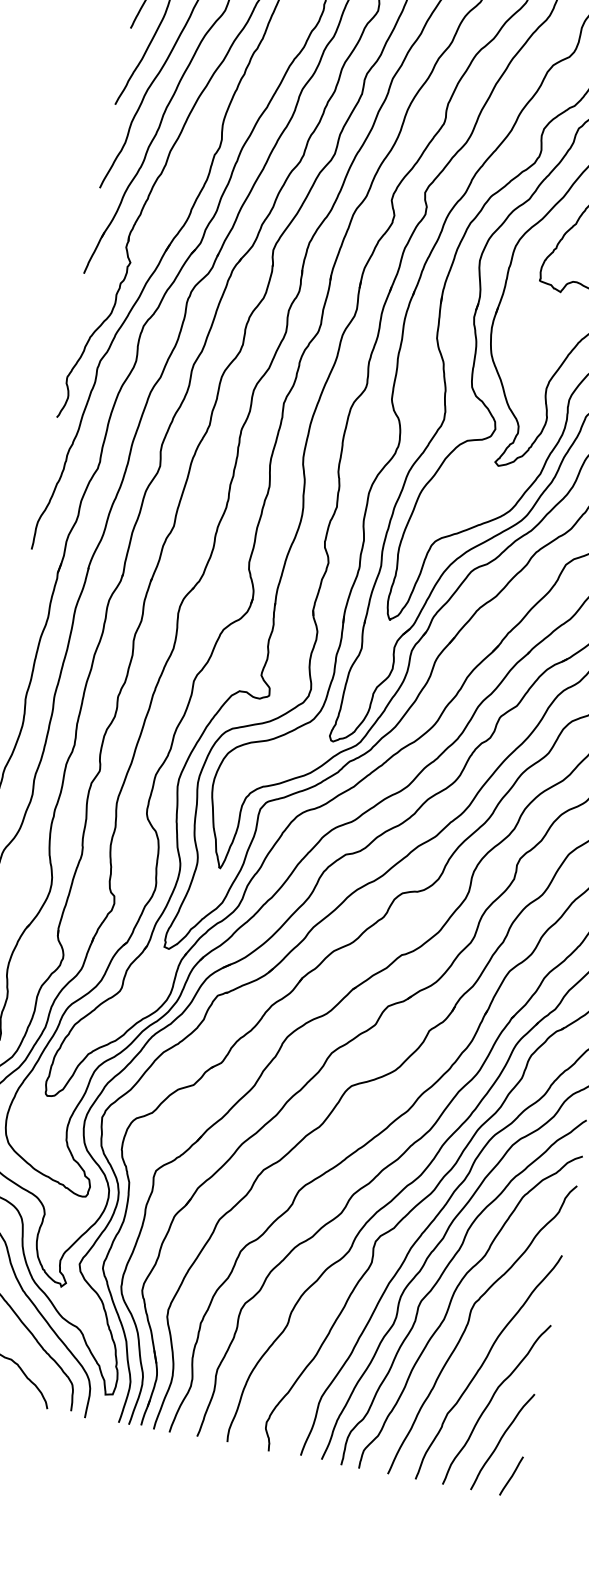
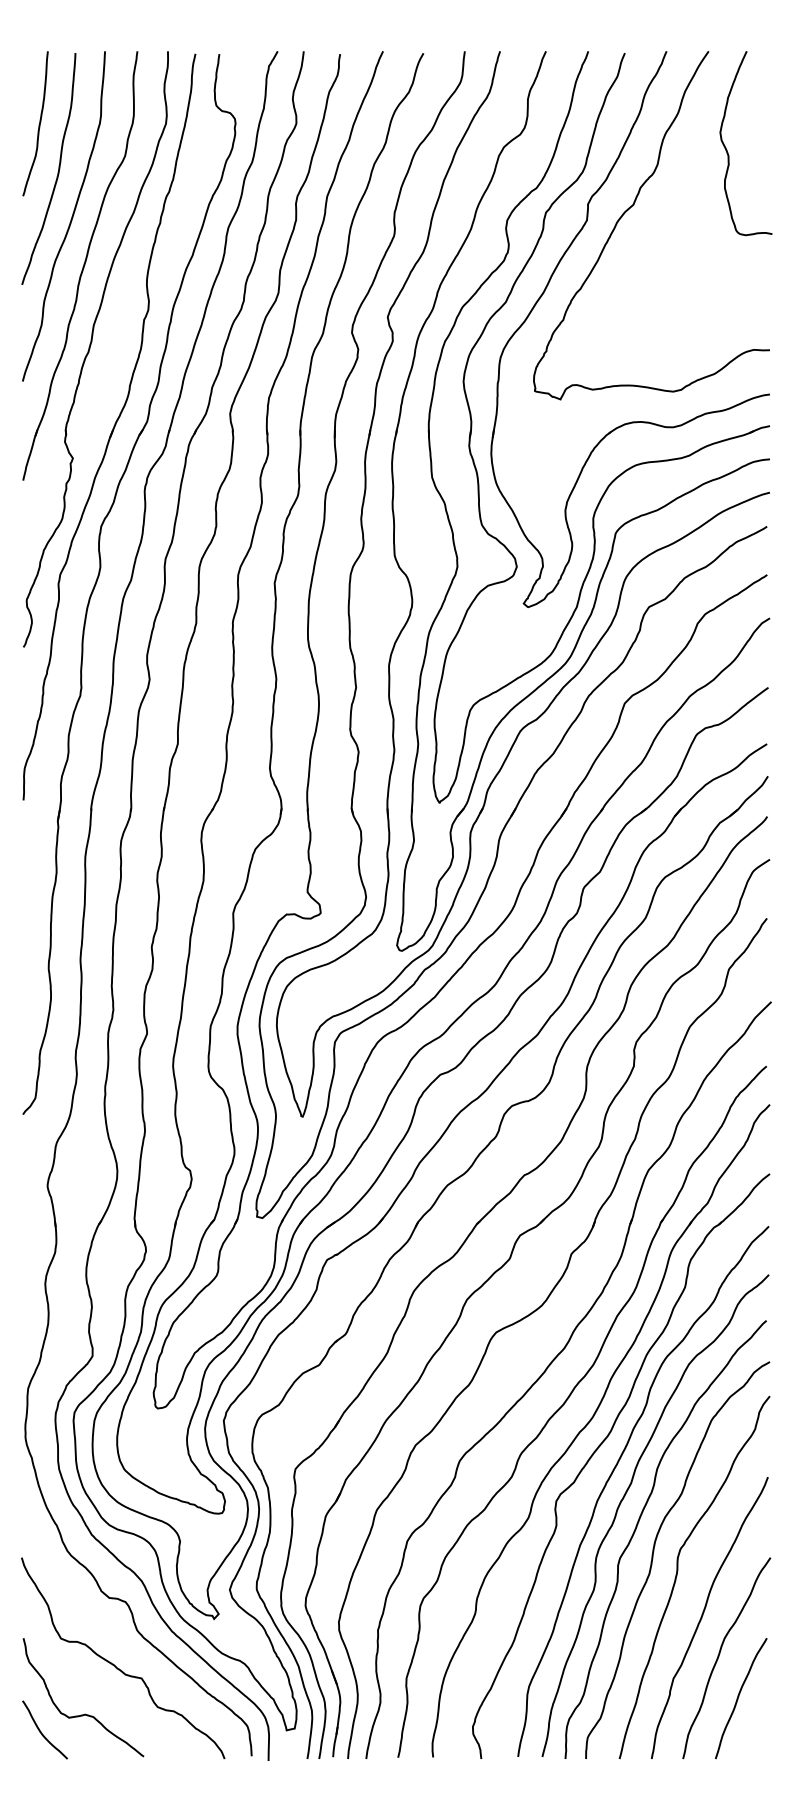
line: (511, 1475) -> (758, 1734), removed

